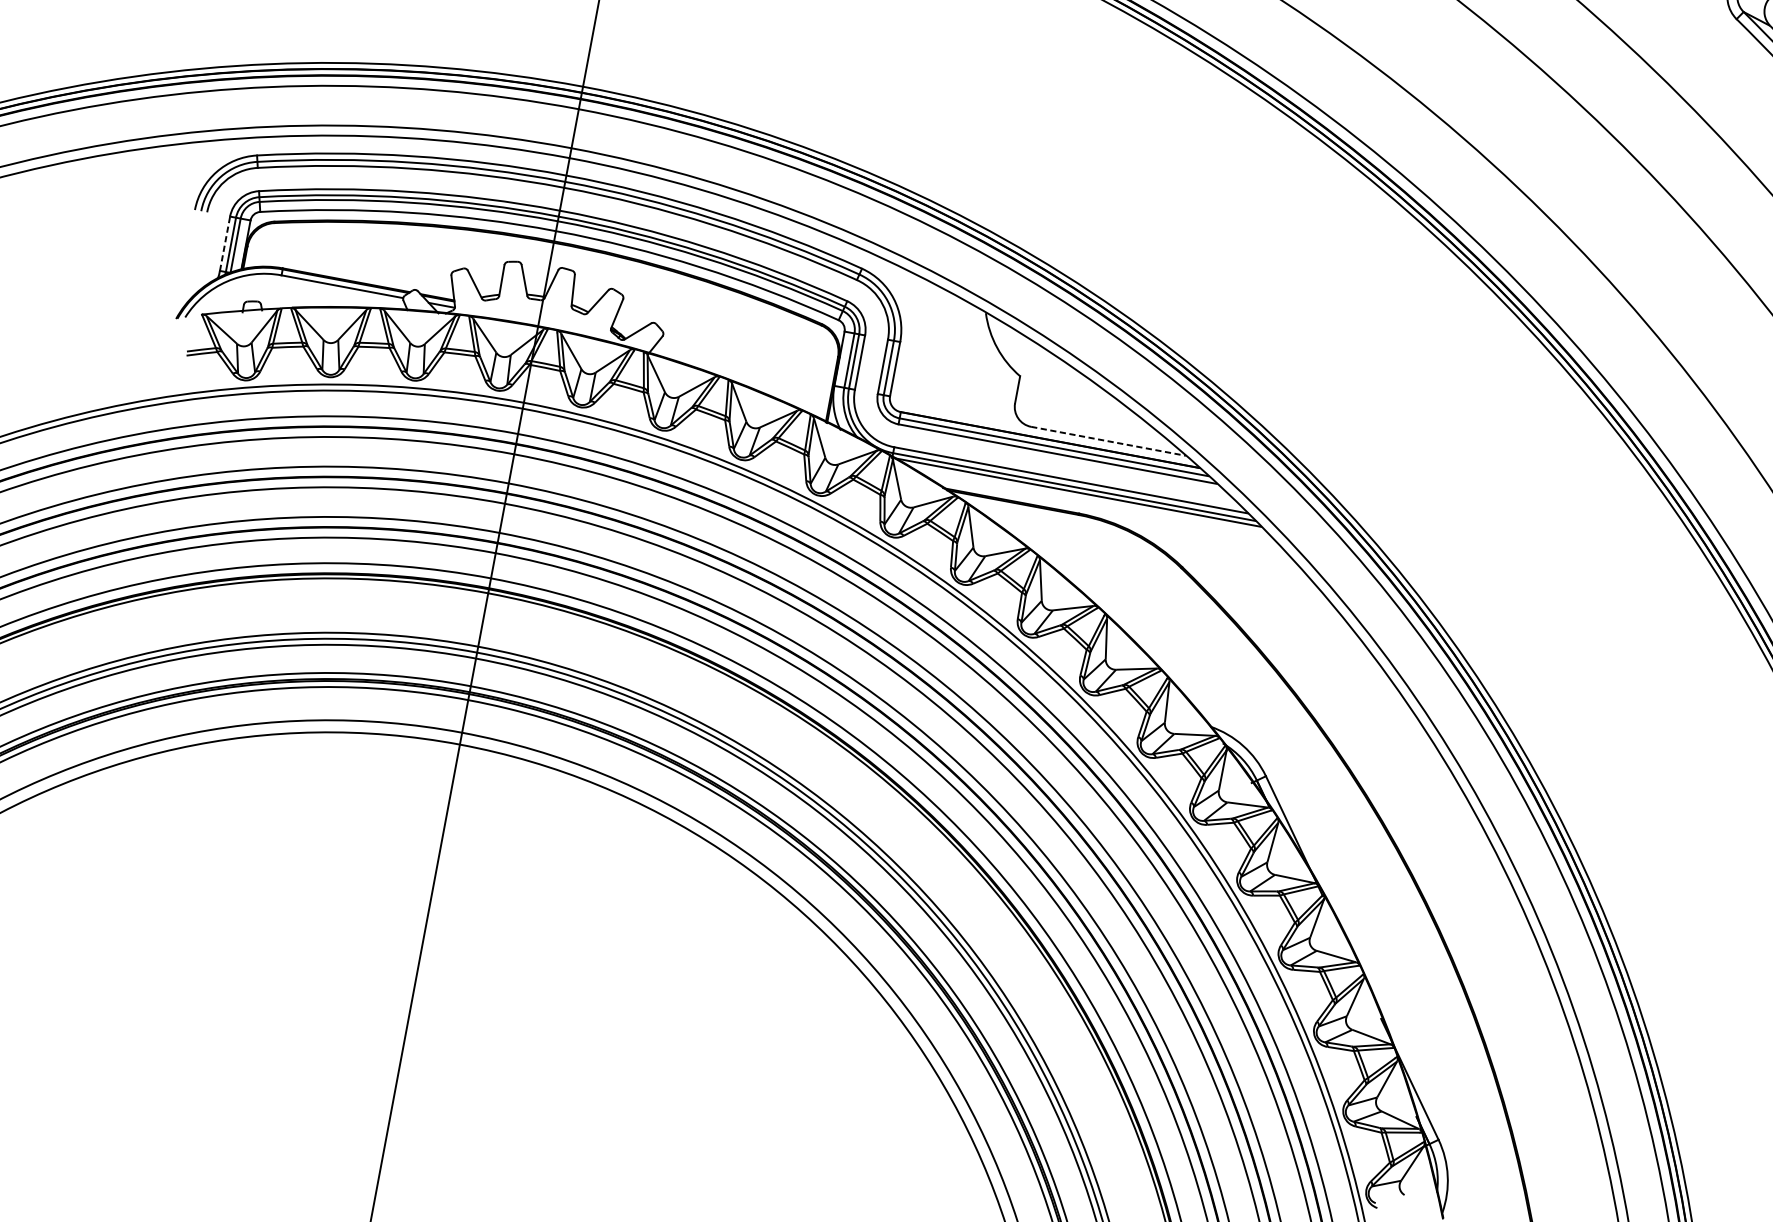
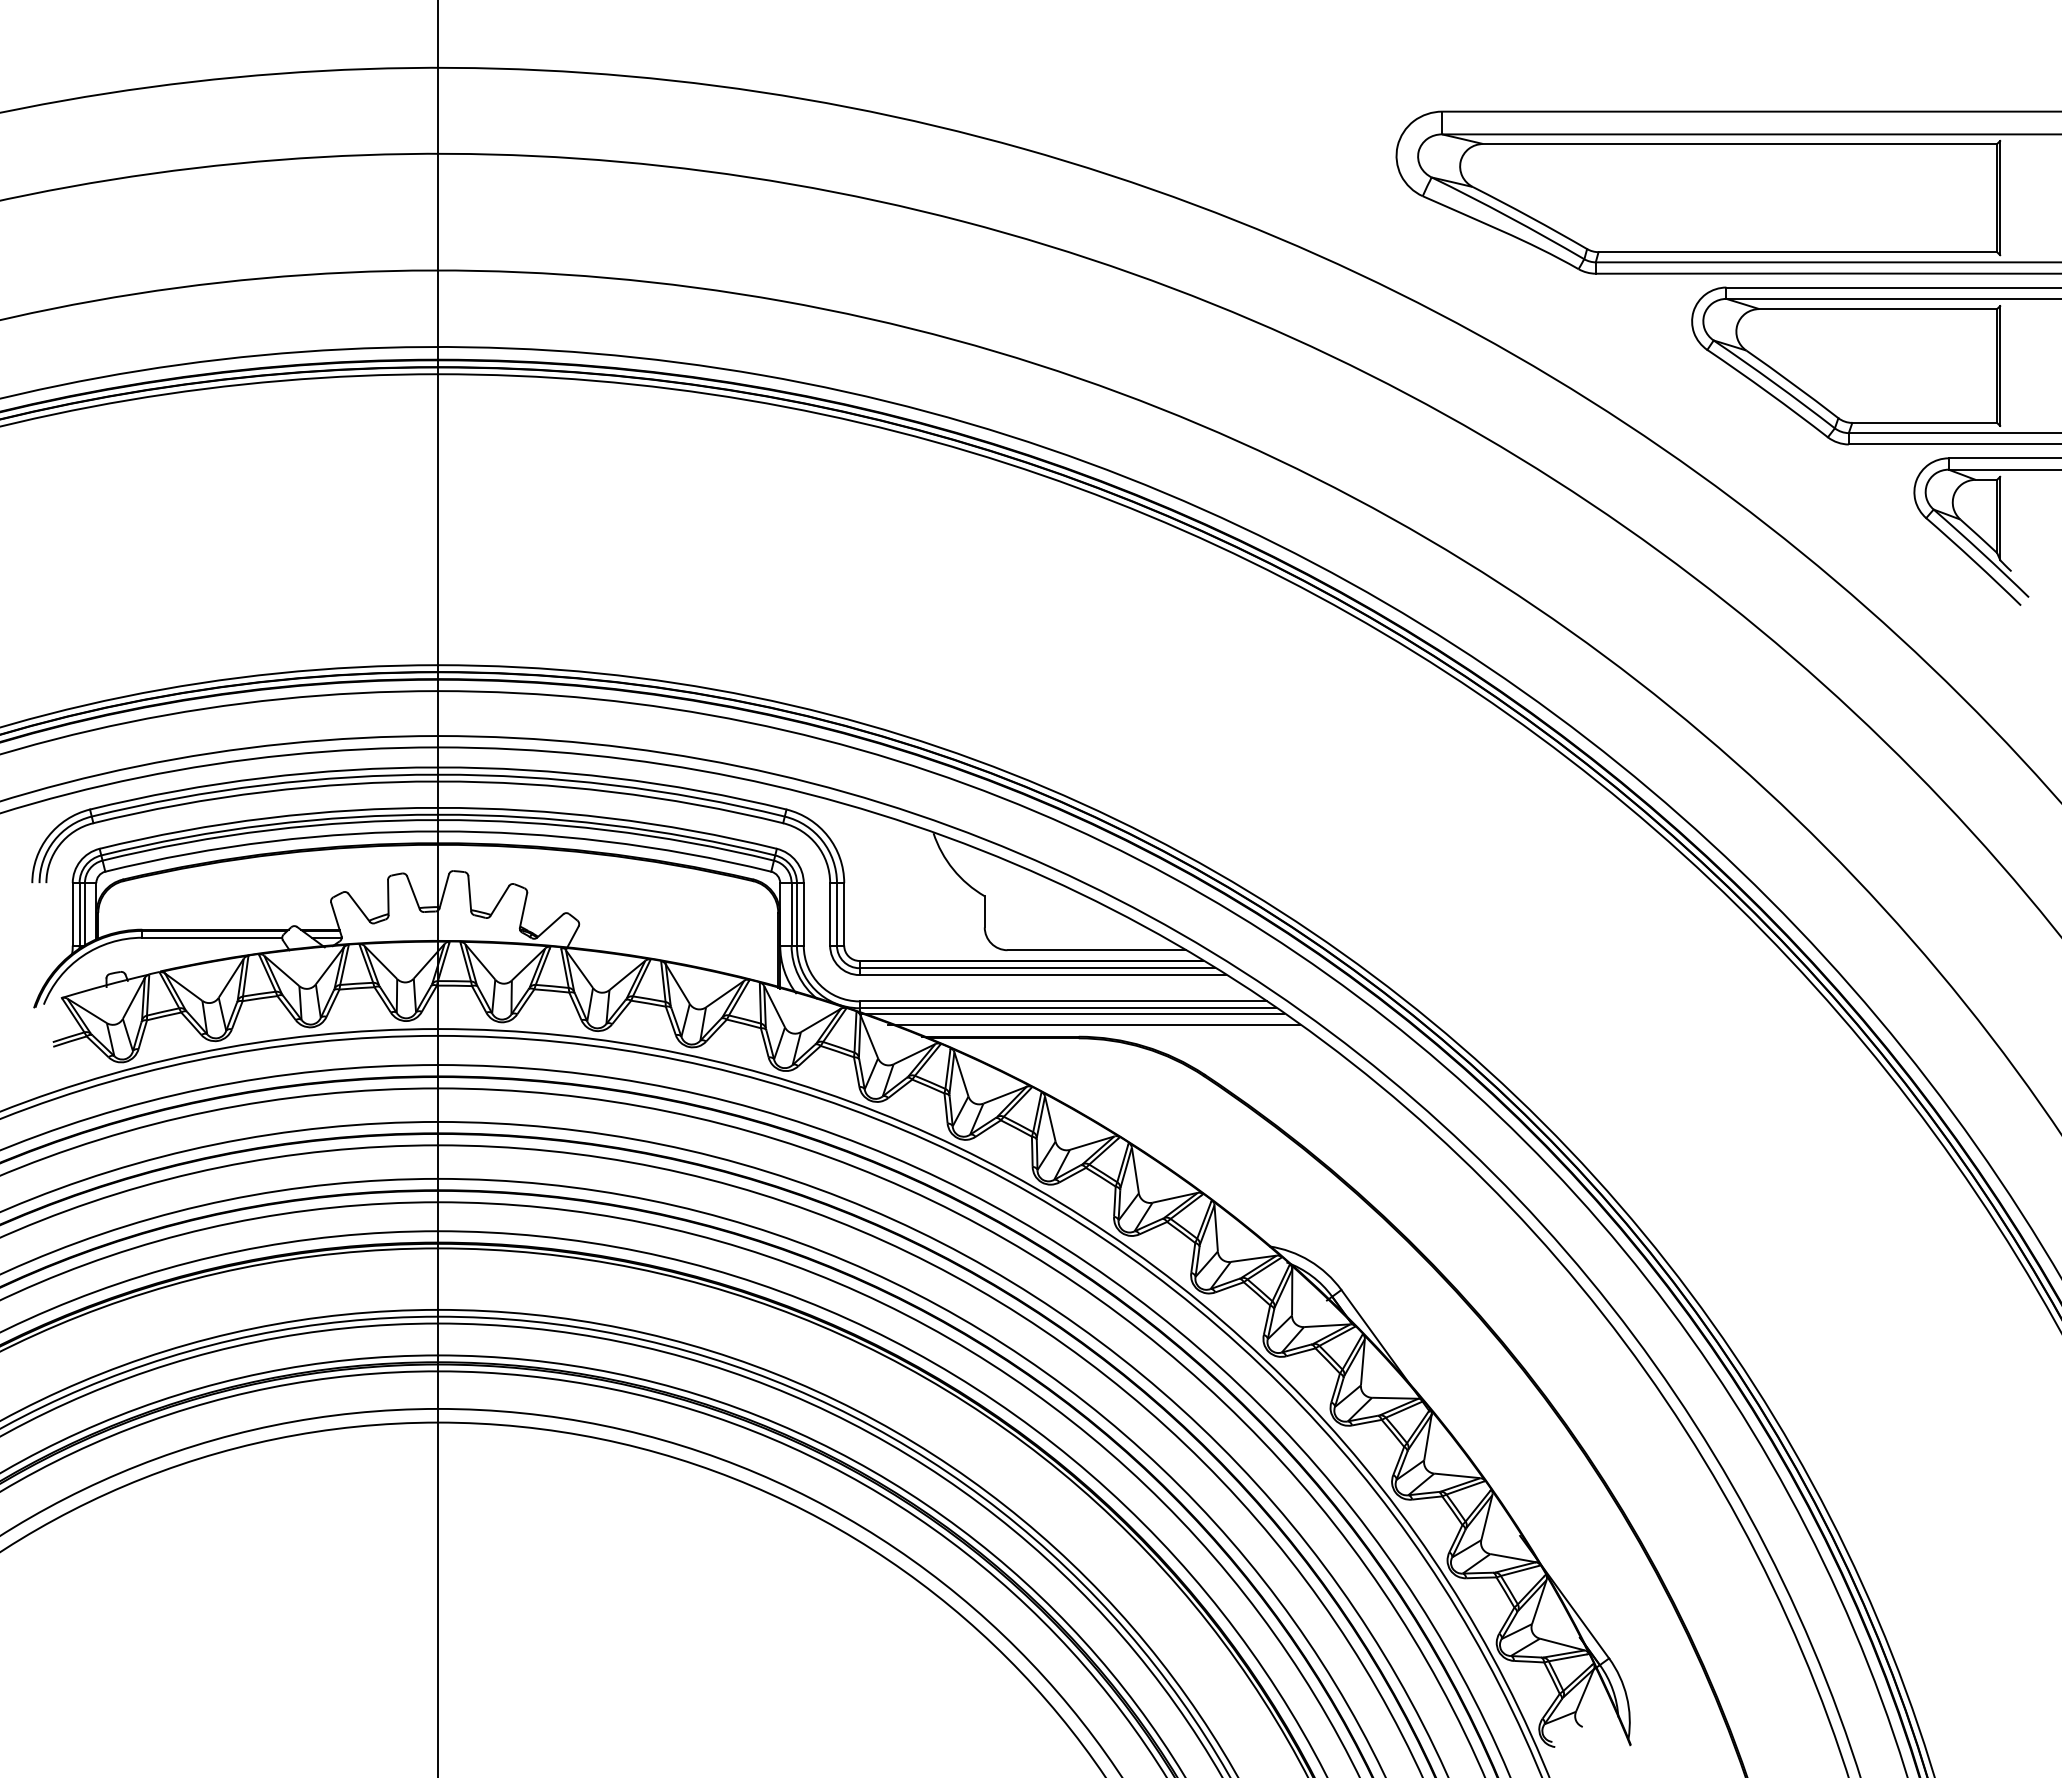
line: (224, 242) -> (72, 913), dashed -> solid
line: (1109, 441) -> (1097, 950), dashed -> solid
line: (1094, 505) -> (1094, 1024), added

